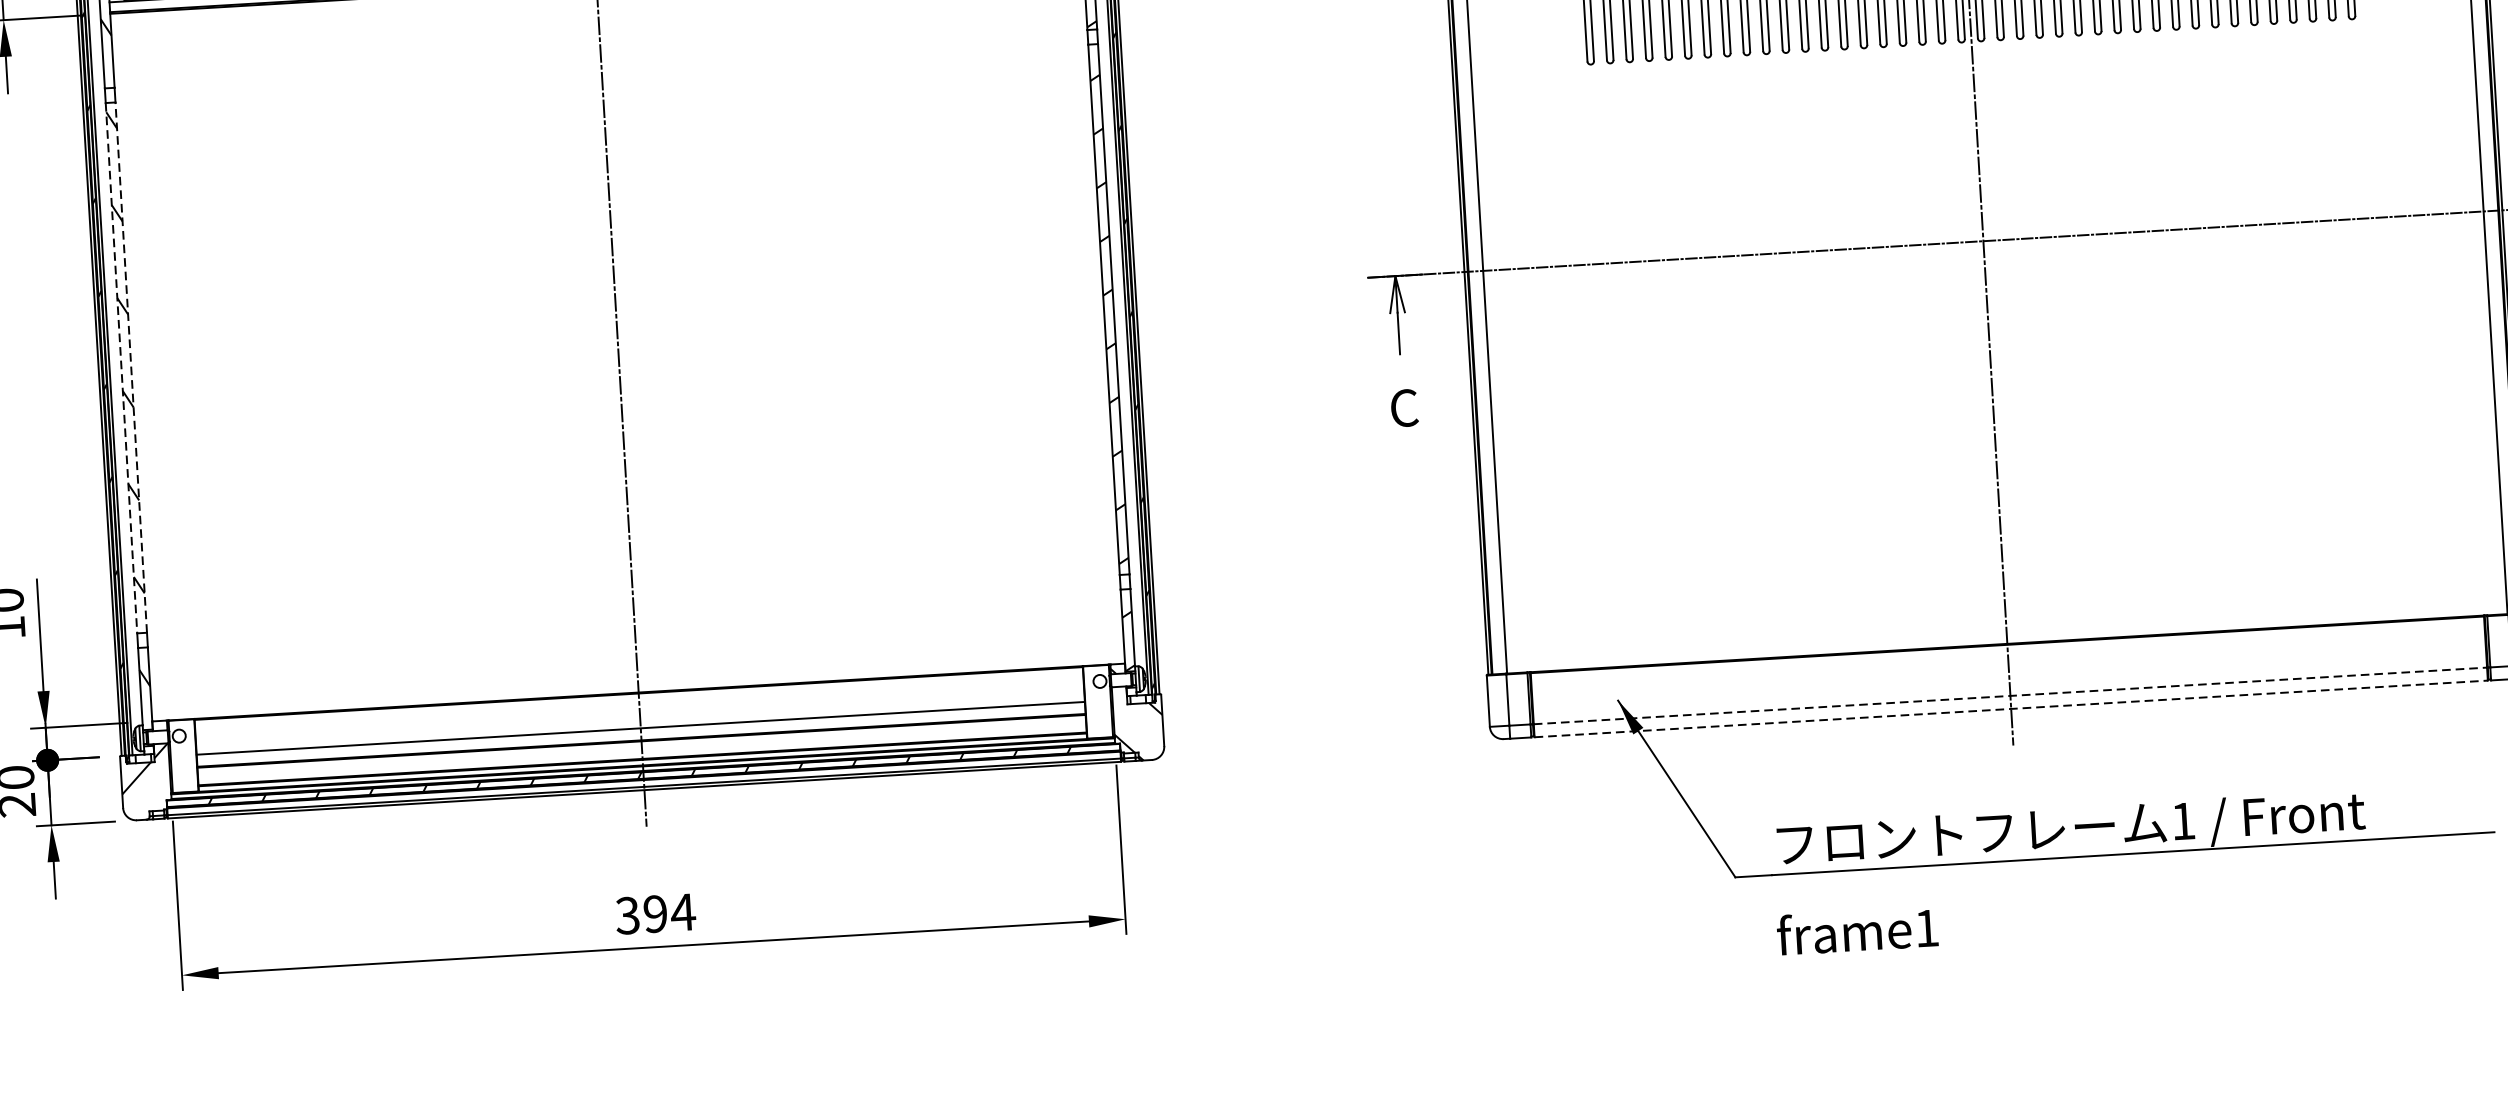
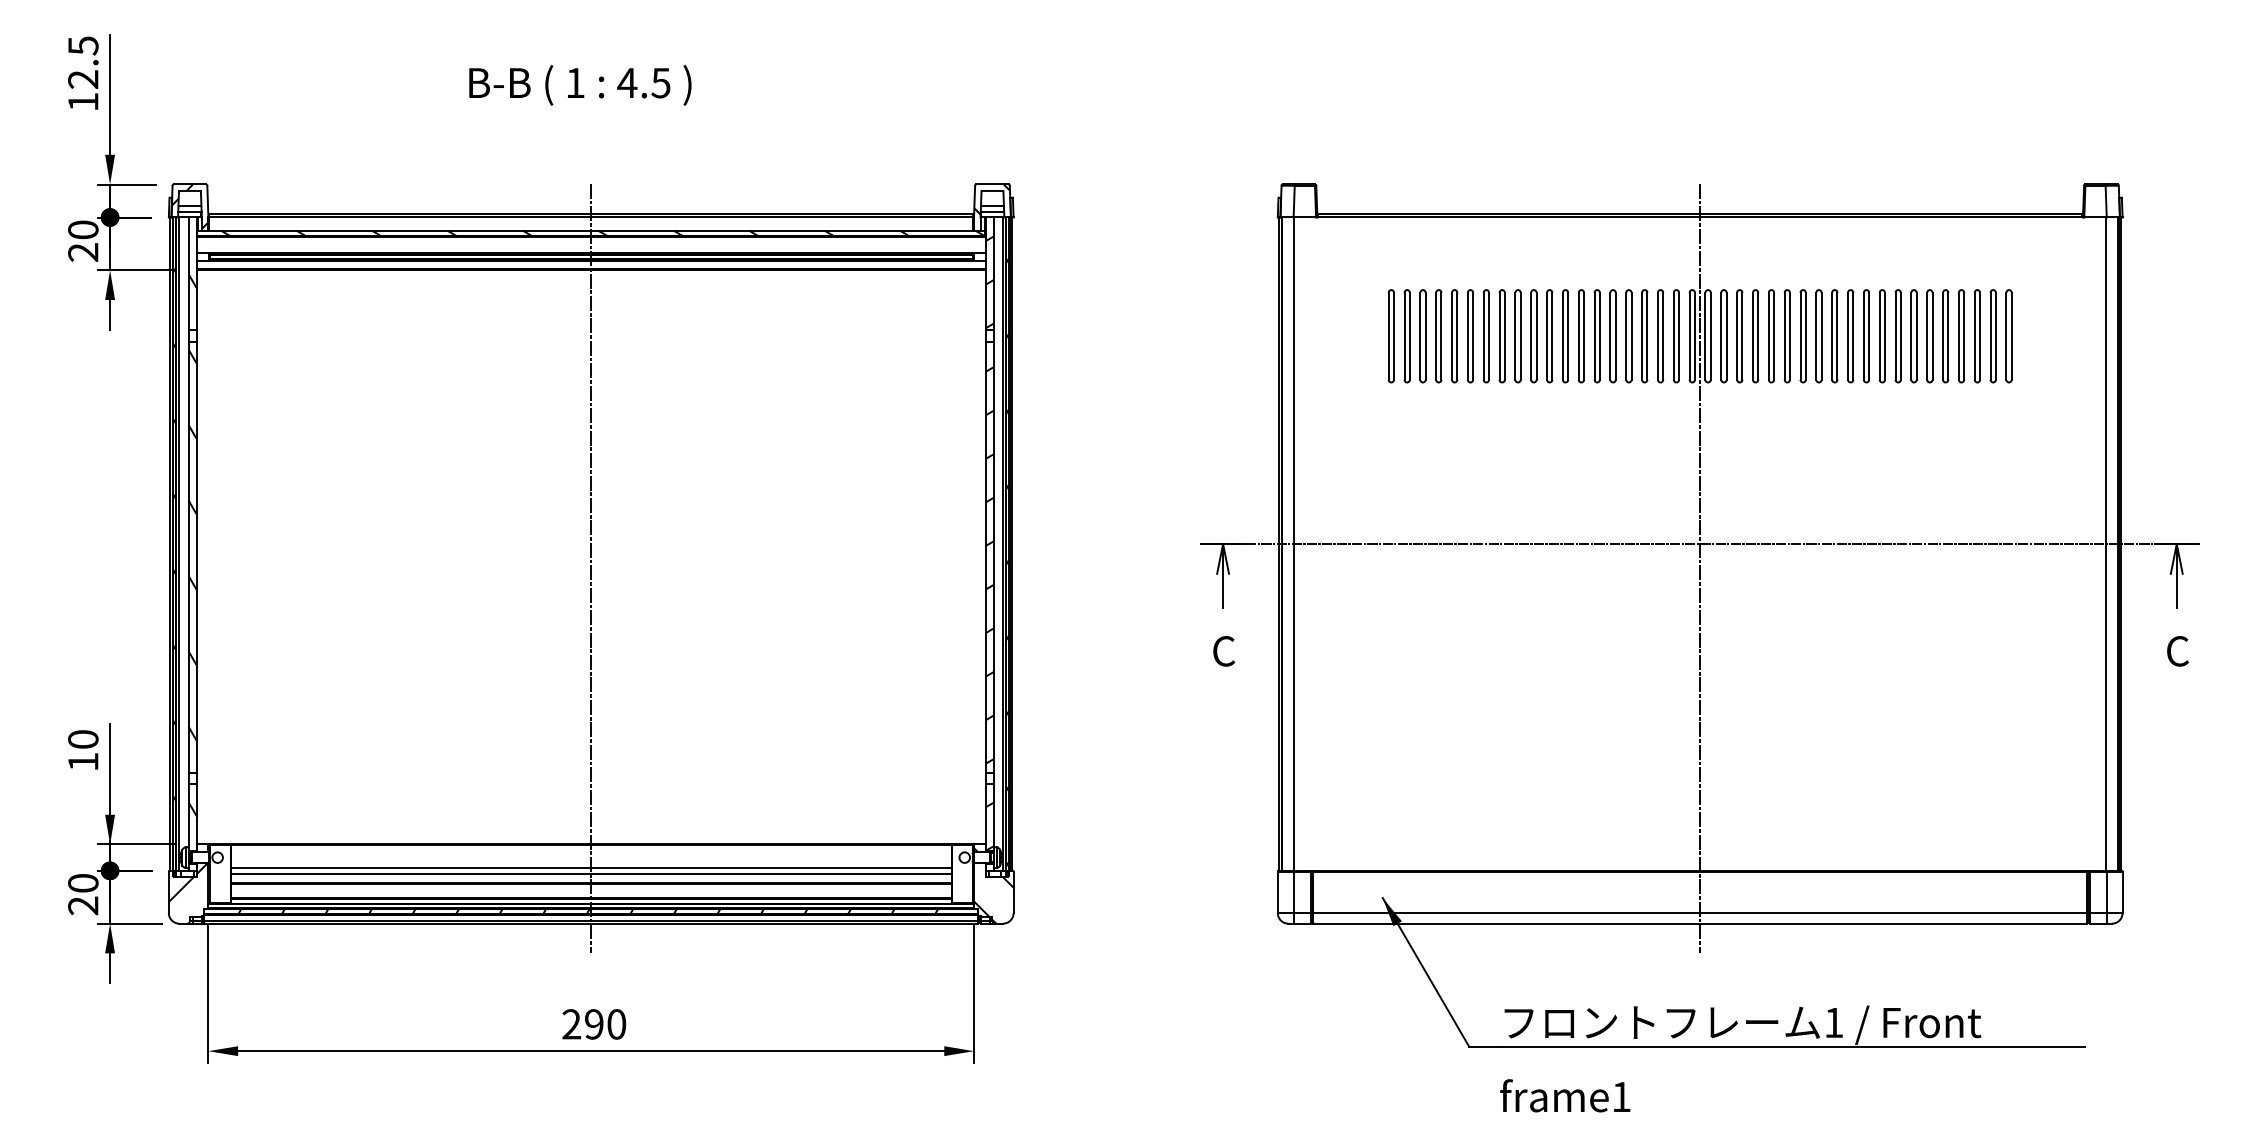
line: (131, 366) -> (196, 556), dashed -> solid
line: (121, 368) -> (188, 557), dashed -> solid
line: (2010, 696) -> (1700, 913), dashed -> solid
line: (2011, 708) -> (1700, 923), dashed -> solid
line: (639, 722) -> (590, 868), added
text: (655, 914) -> (594, 1024), 394 -> 290

